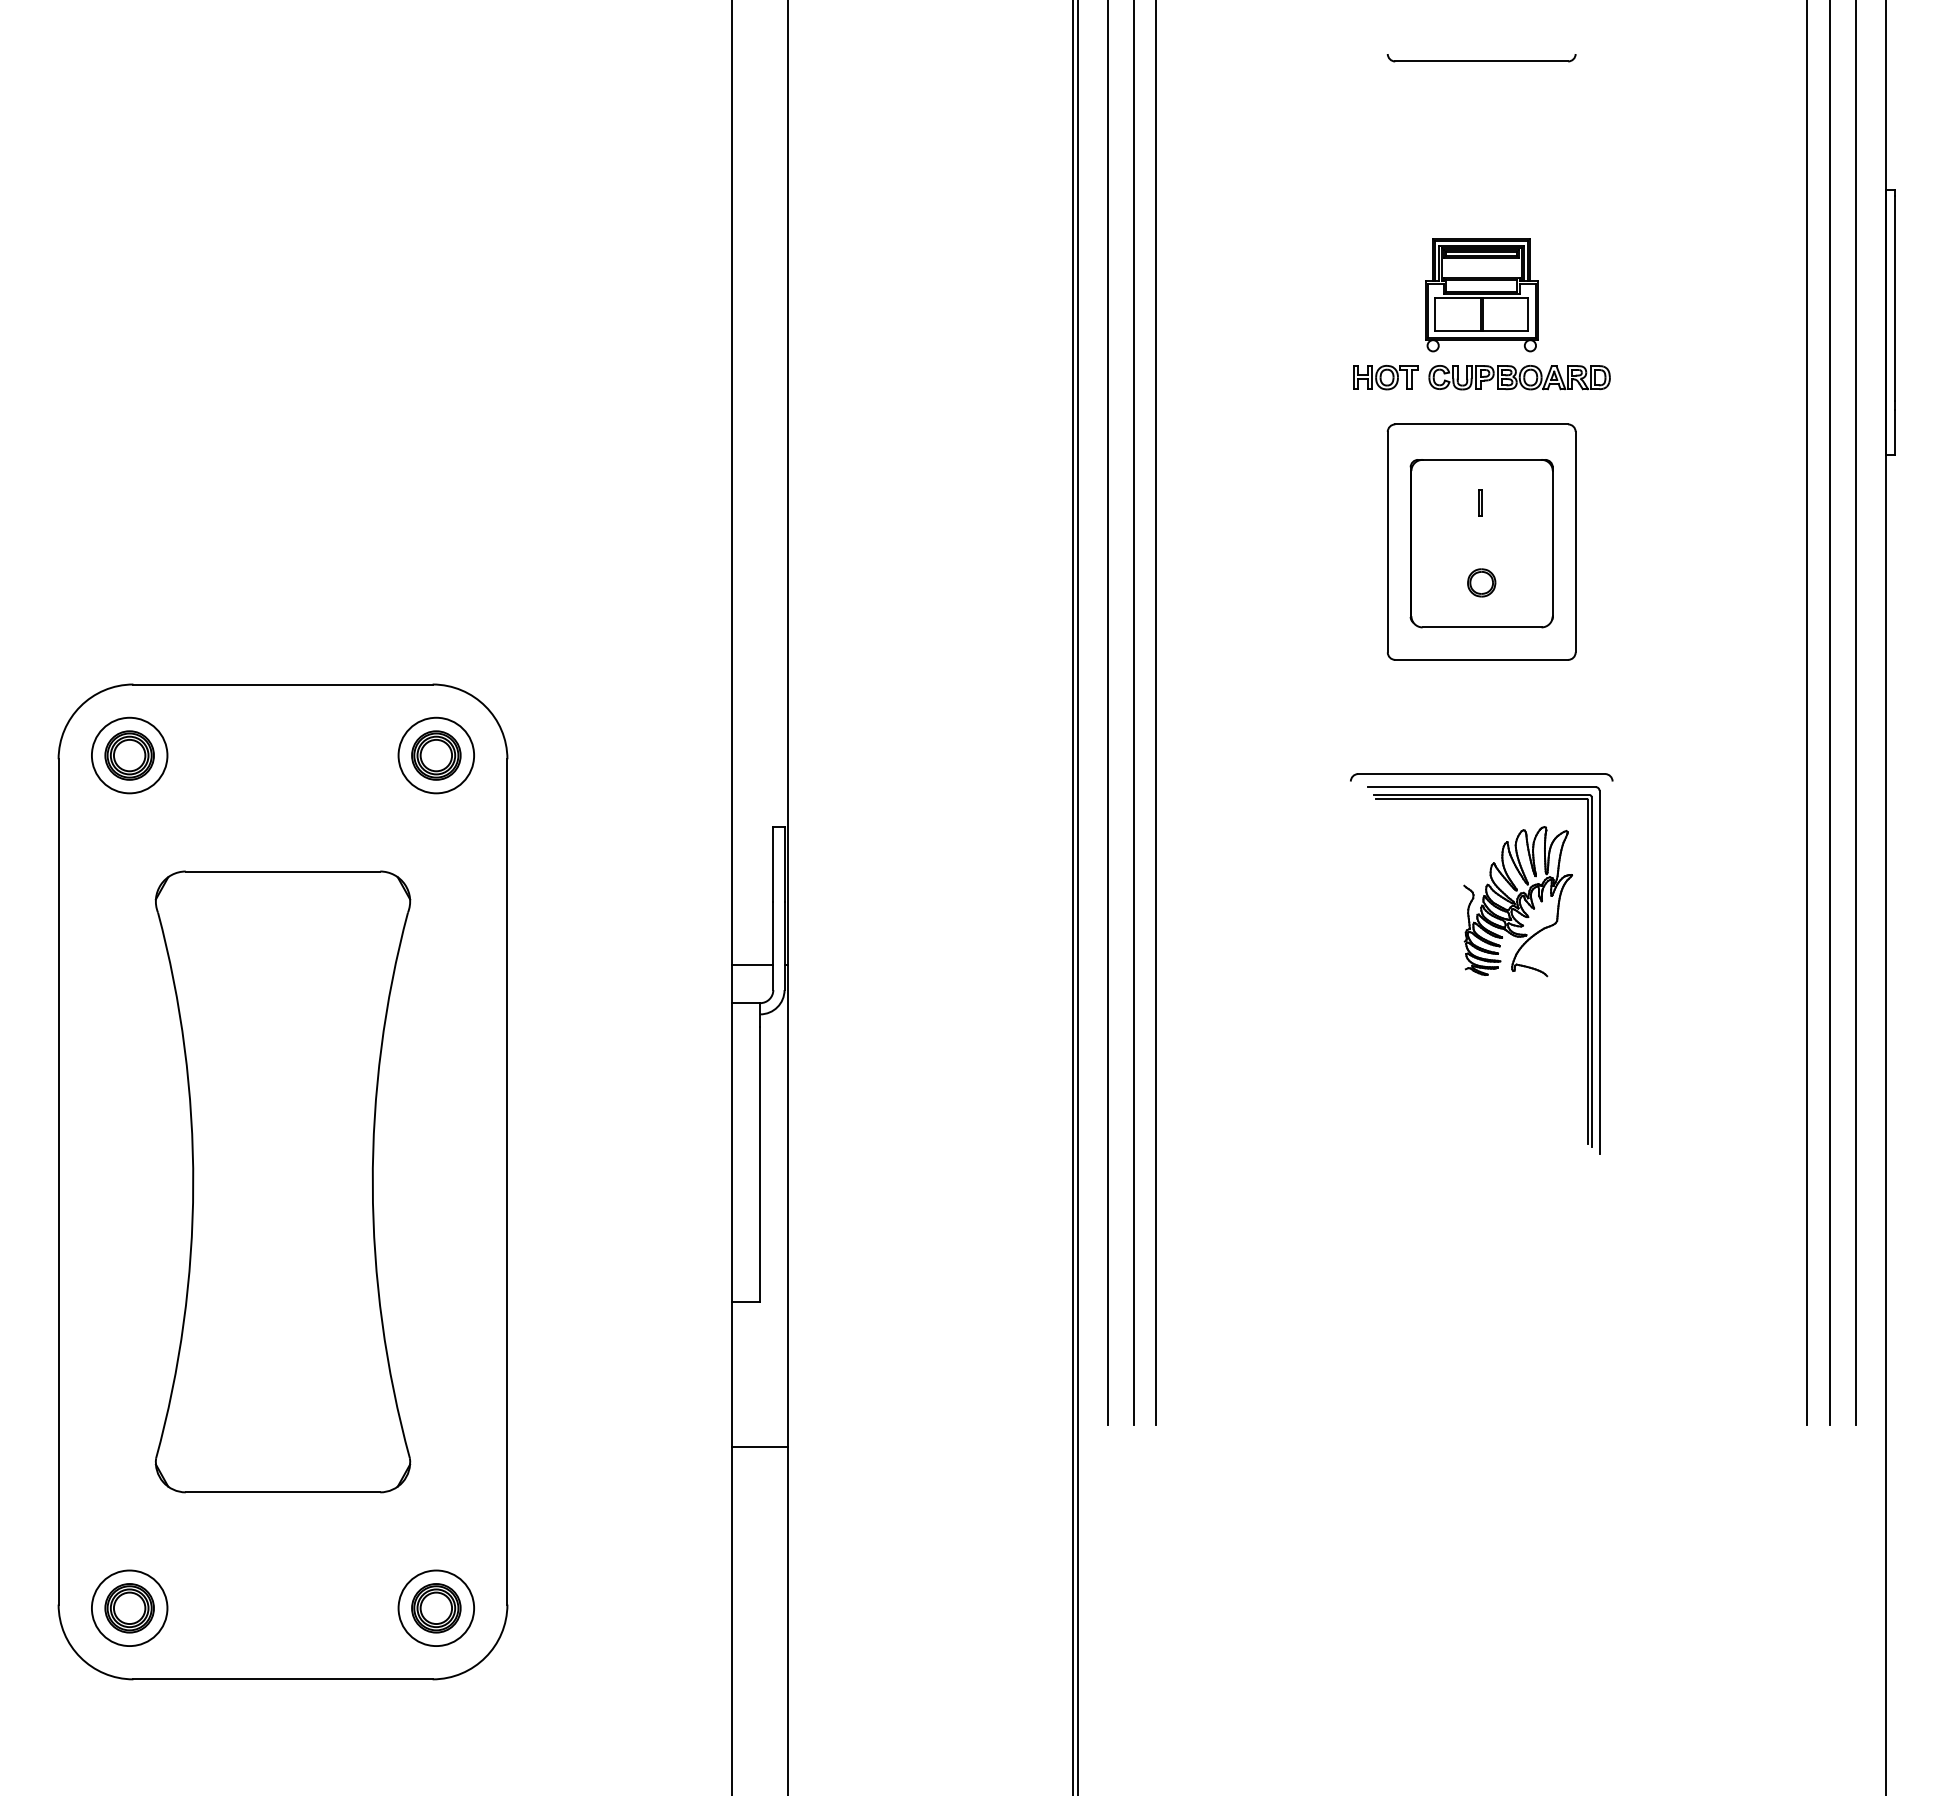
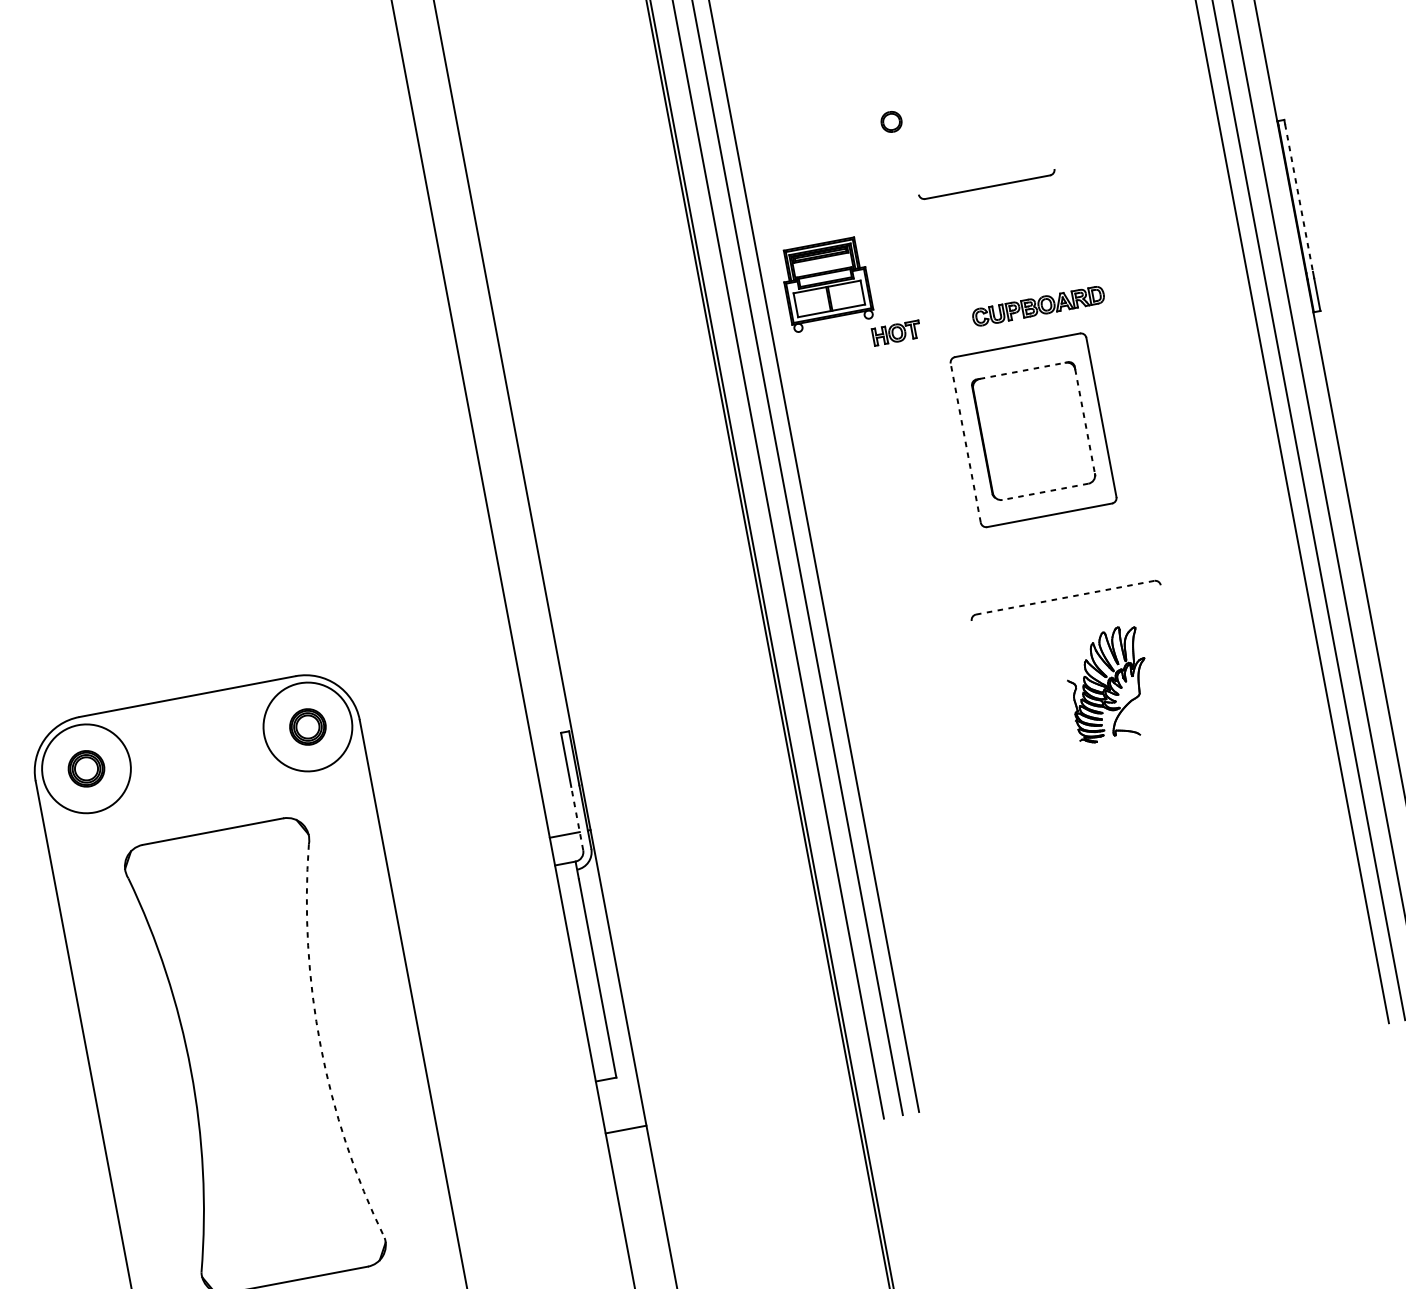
part: (1481, 58) -> (987, 185), moved
part: (1481, 295) -> (826, 284), moved
line: (1895, 299) -> (1299, 198), solid -> dashed
part: (1385, 377) -> (896, 333), moved
line: (1482, 459) -> (1022, 370), solid -> dashed
line: (1479, 502) -> (1026, 401), removed
line: (1387, 541) -> (965, 442), solid -> dashed
line: (1552, 543) -> (1084, 421), solid -> dashed
part: (1481, 582) -> (891, 121), moved
line: (1481, 627) -> (1045, 491), solid -> dashed
circle: (129, 755) -> (86, 768), size x1.6
circle: (436, 755) -> (308, 726), size x1.6
line: (1481, 774) -> (1065, 598), solid -> dashed
line: (773, 946) -> (577, 818), solid -> dashed
part: (1587, 970) -> (1168, 725), removed
arc: (372, 1185) -> (320, 1046), solid -> dashed
line: (759, 1447) -> (625, 1129), moved

